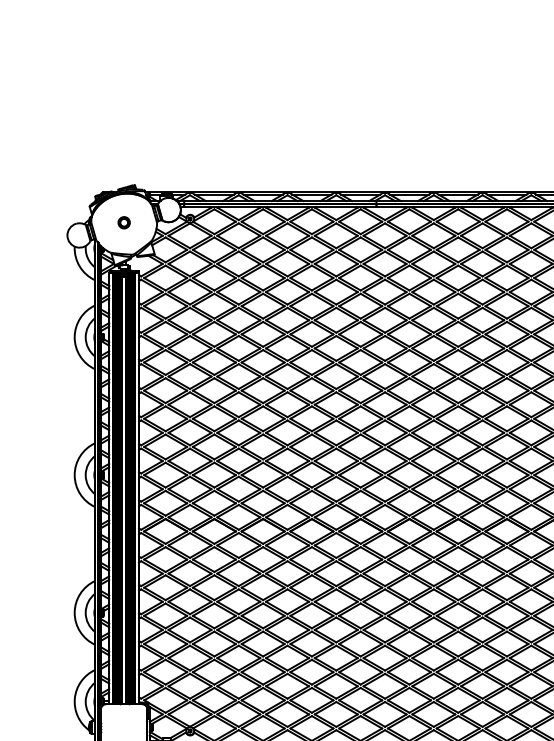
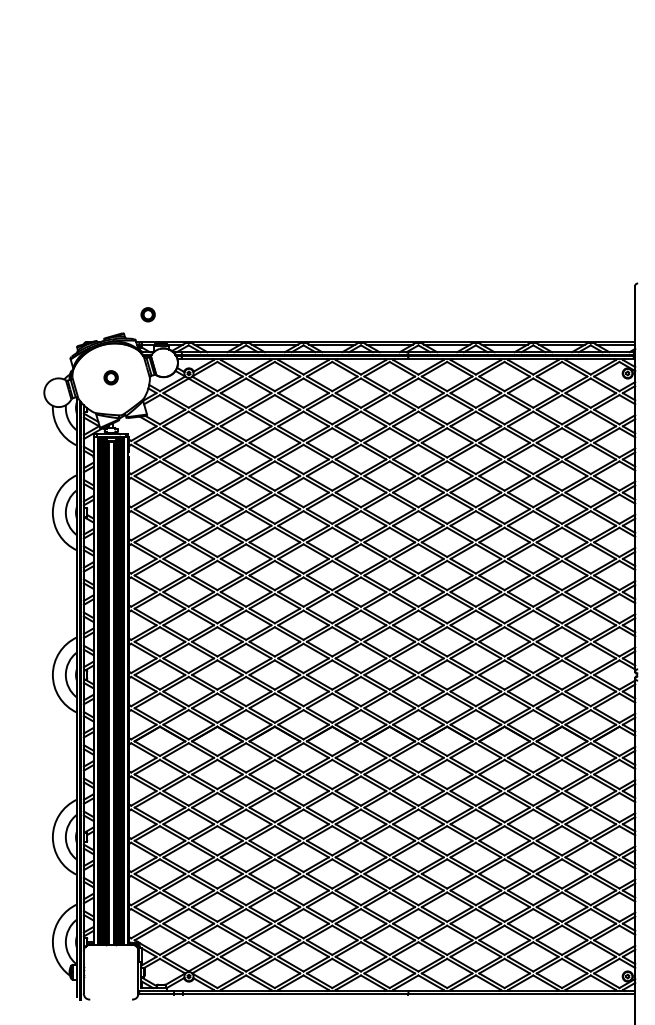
circle: (155, 169) -> (147, 314), added

